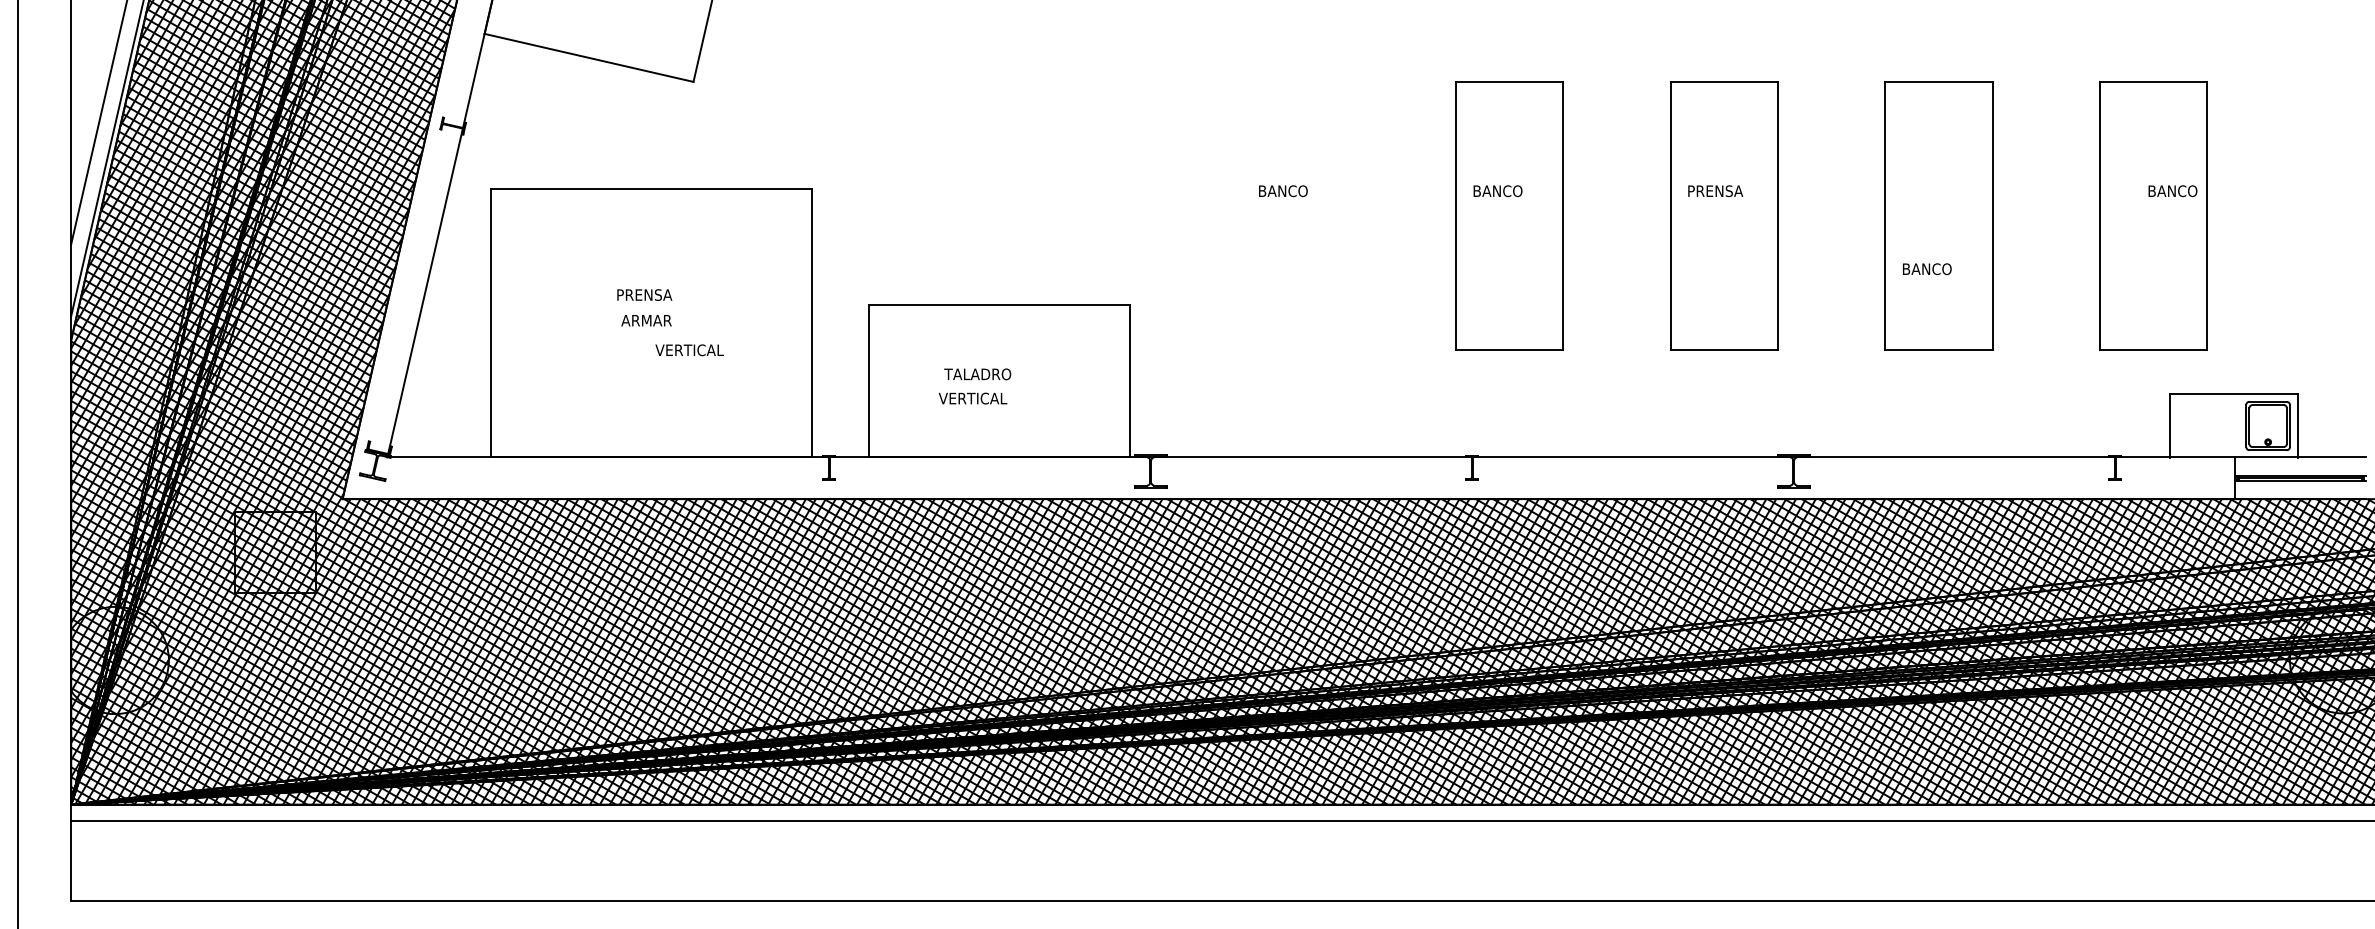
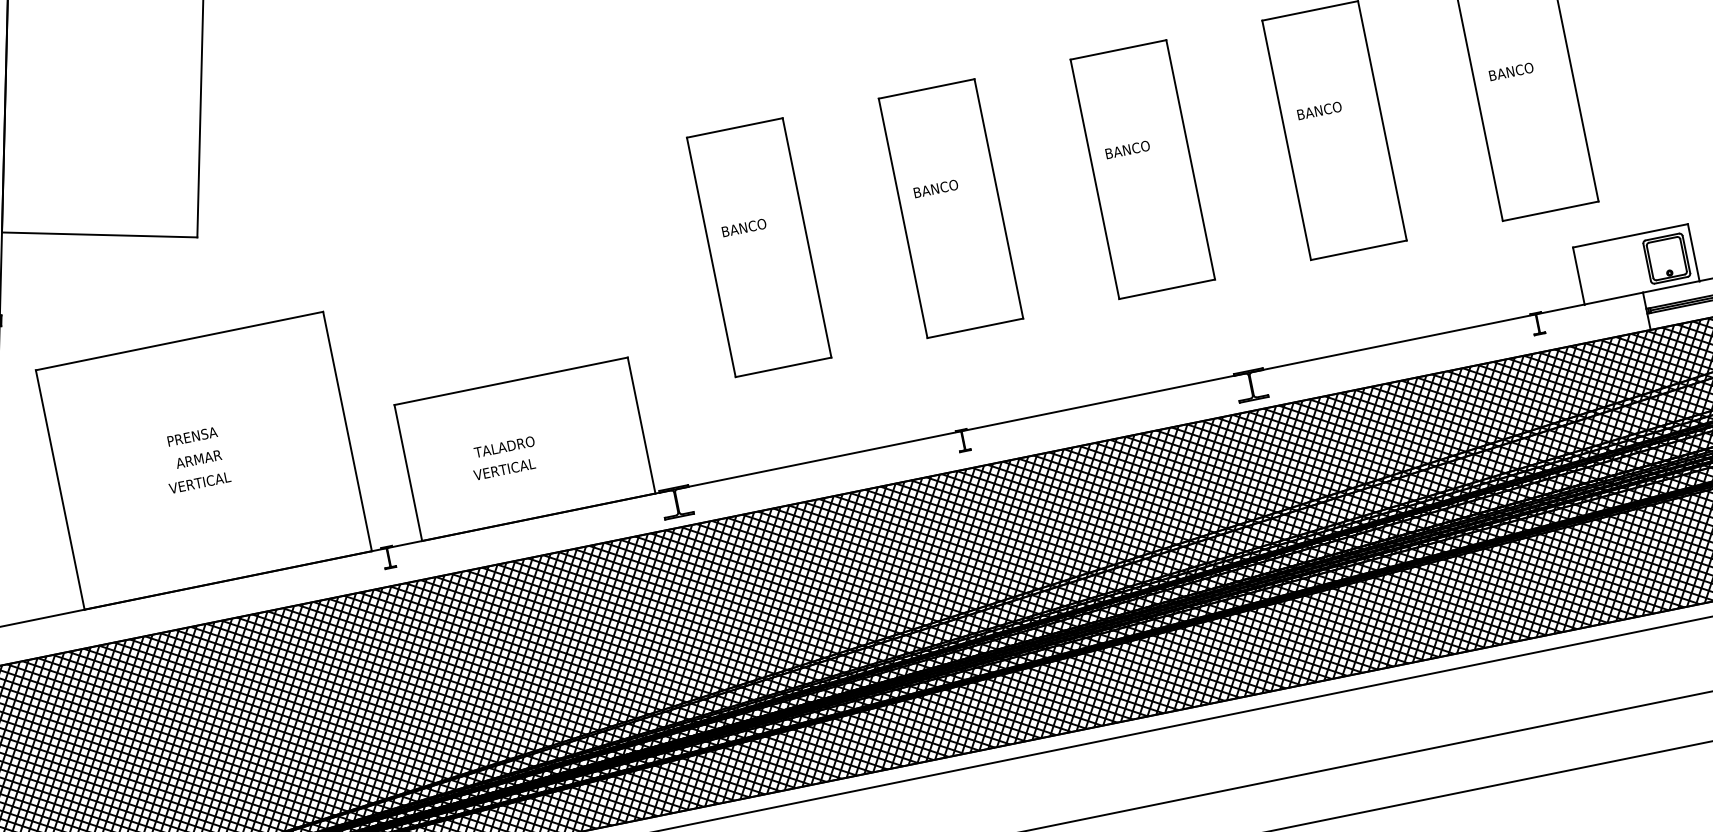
text: (1716, 191) -> (1131, 149), PRENSA -> BANCO
text: (2172, 191) -> (1511, 72), moved
part: (1295, 215) -> (759, 247), added
text: (1927, 269) -> (1319, 111), moved
text: (689, 350) -> (199, 483), moved

